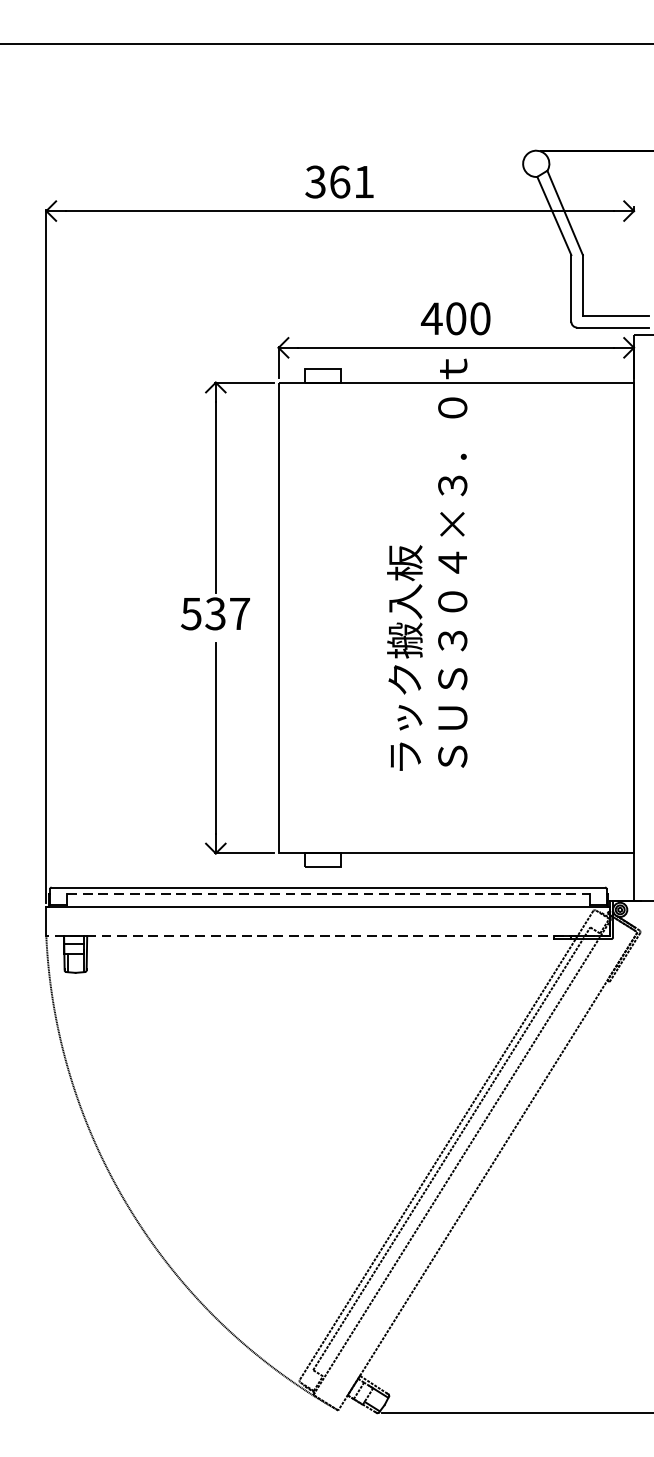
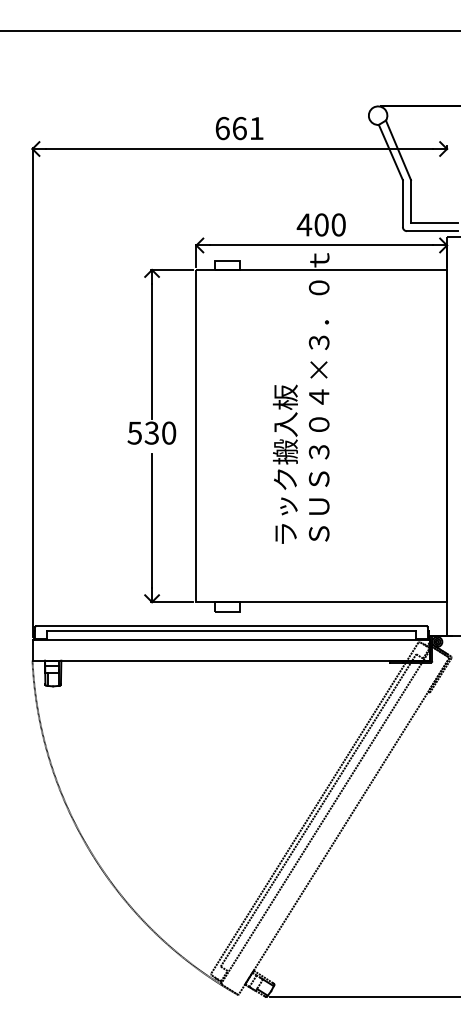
text: (315, 182) -> (222, 128), 361 -> 661
text: (240, 612) -> (169, 432), 537 -> 530
line: (328, 893) -> (231, 630), dashed -> solid
line: (328, 936) -> (231, 660), dashed -> solid

